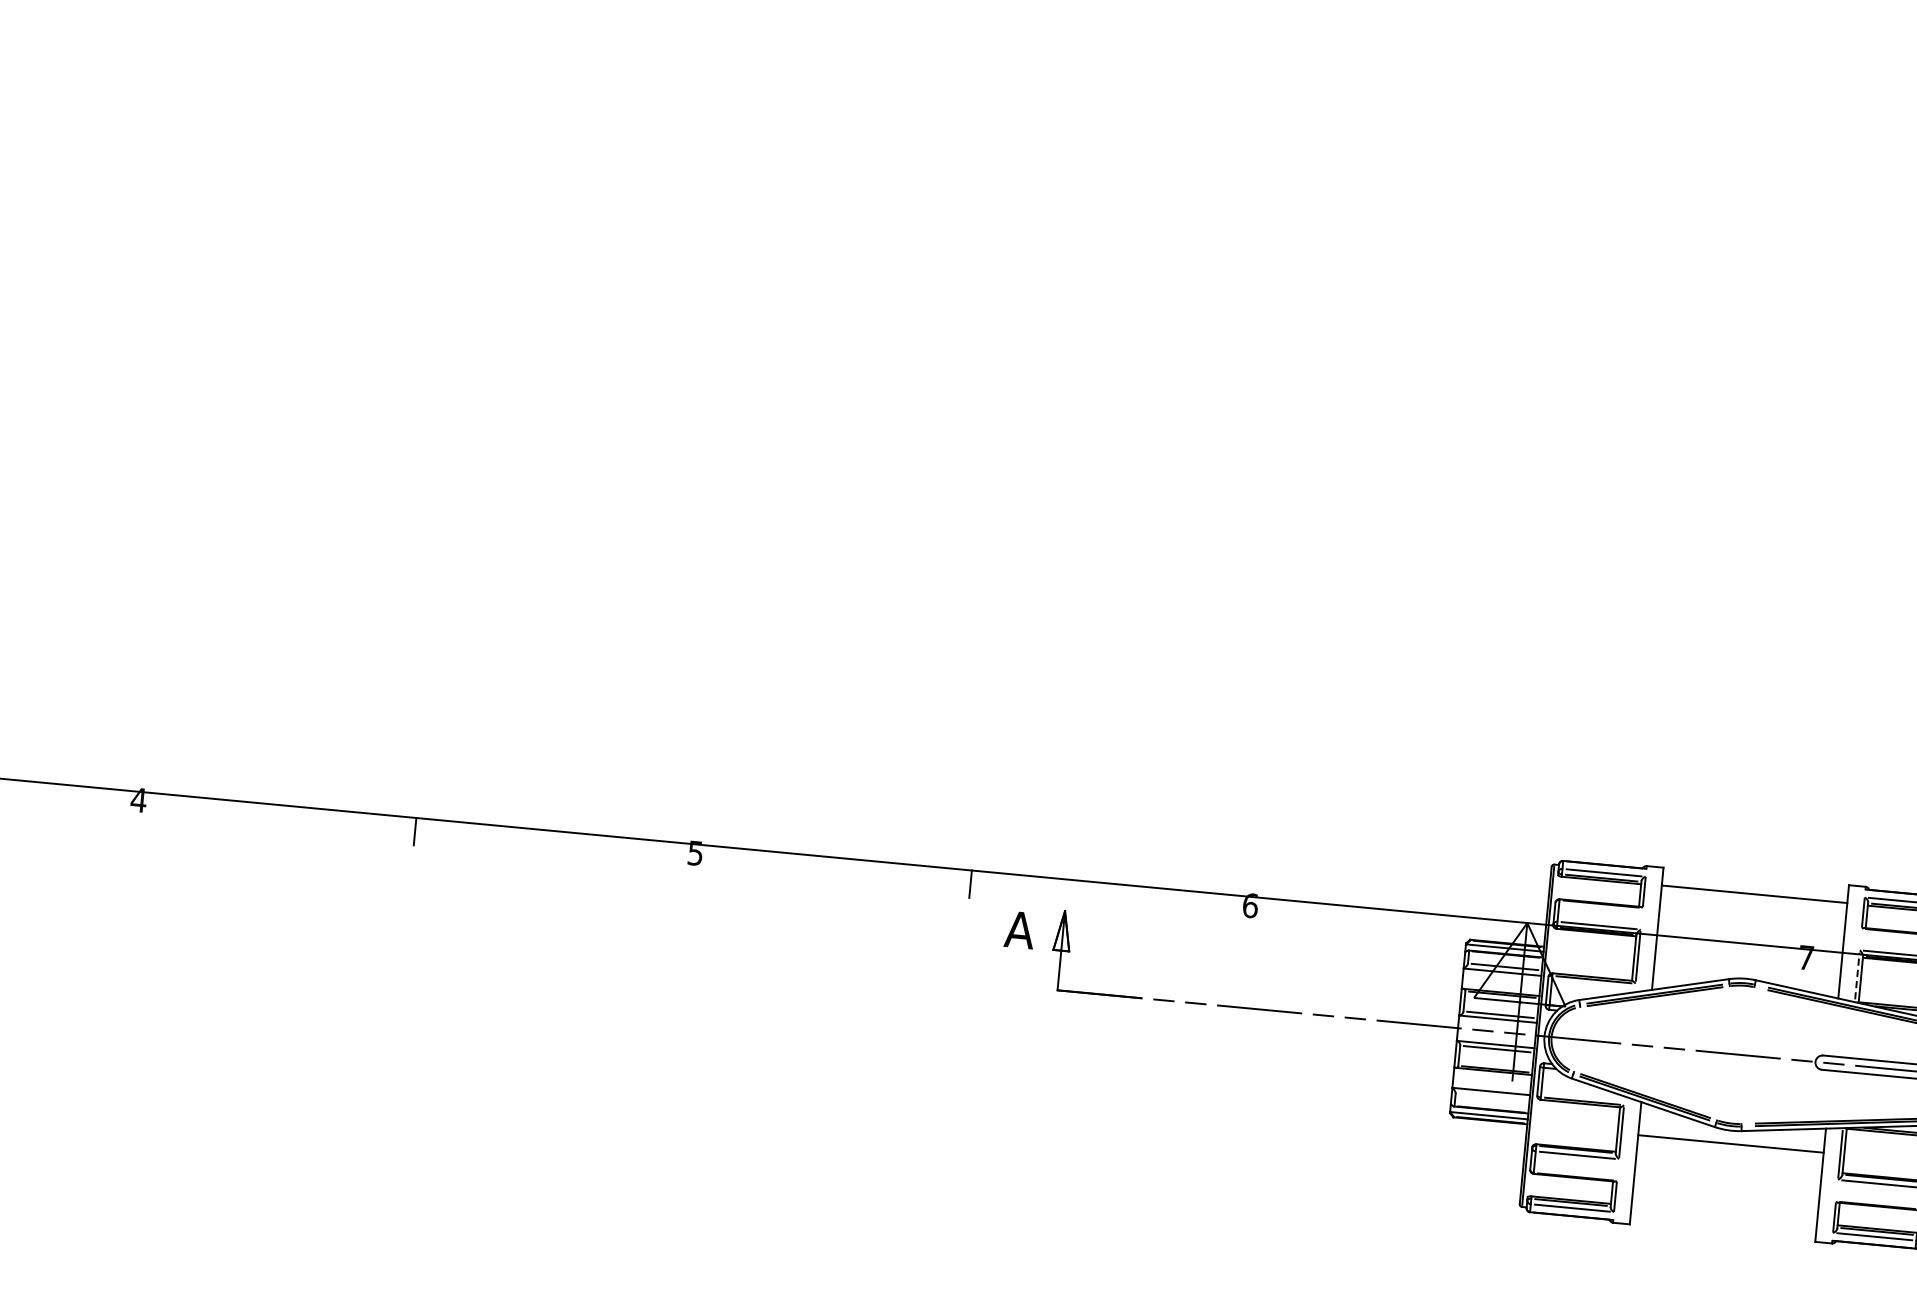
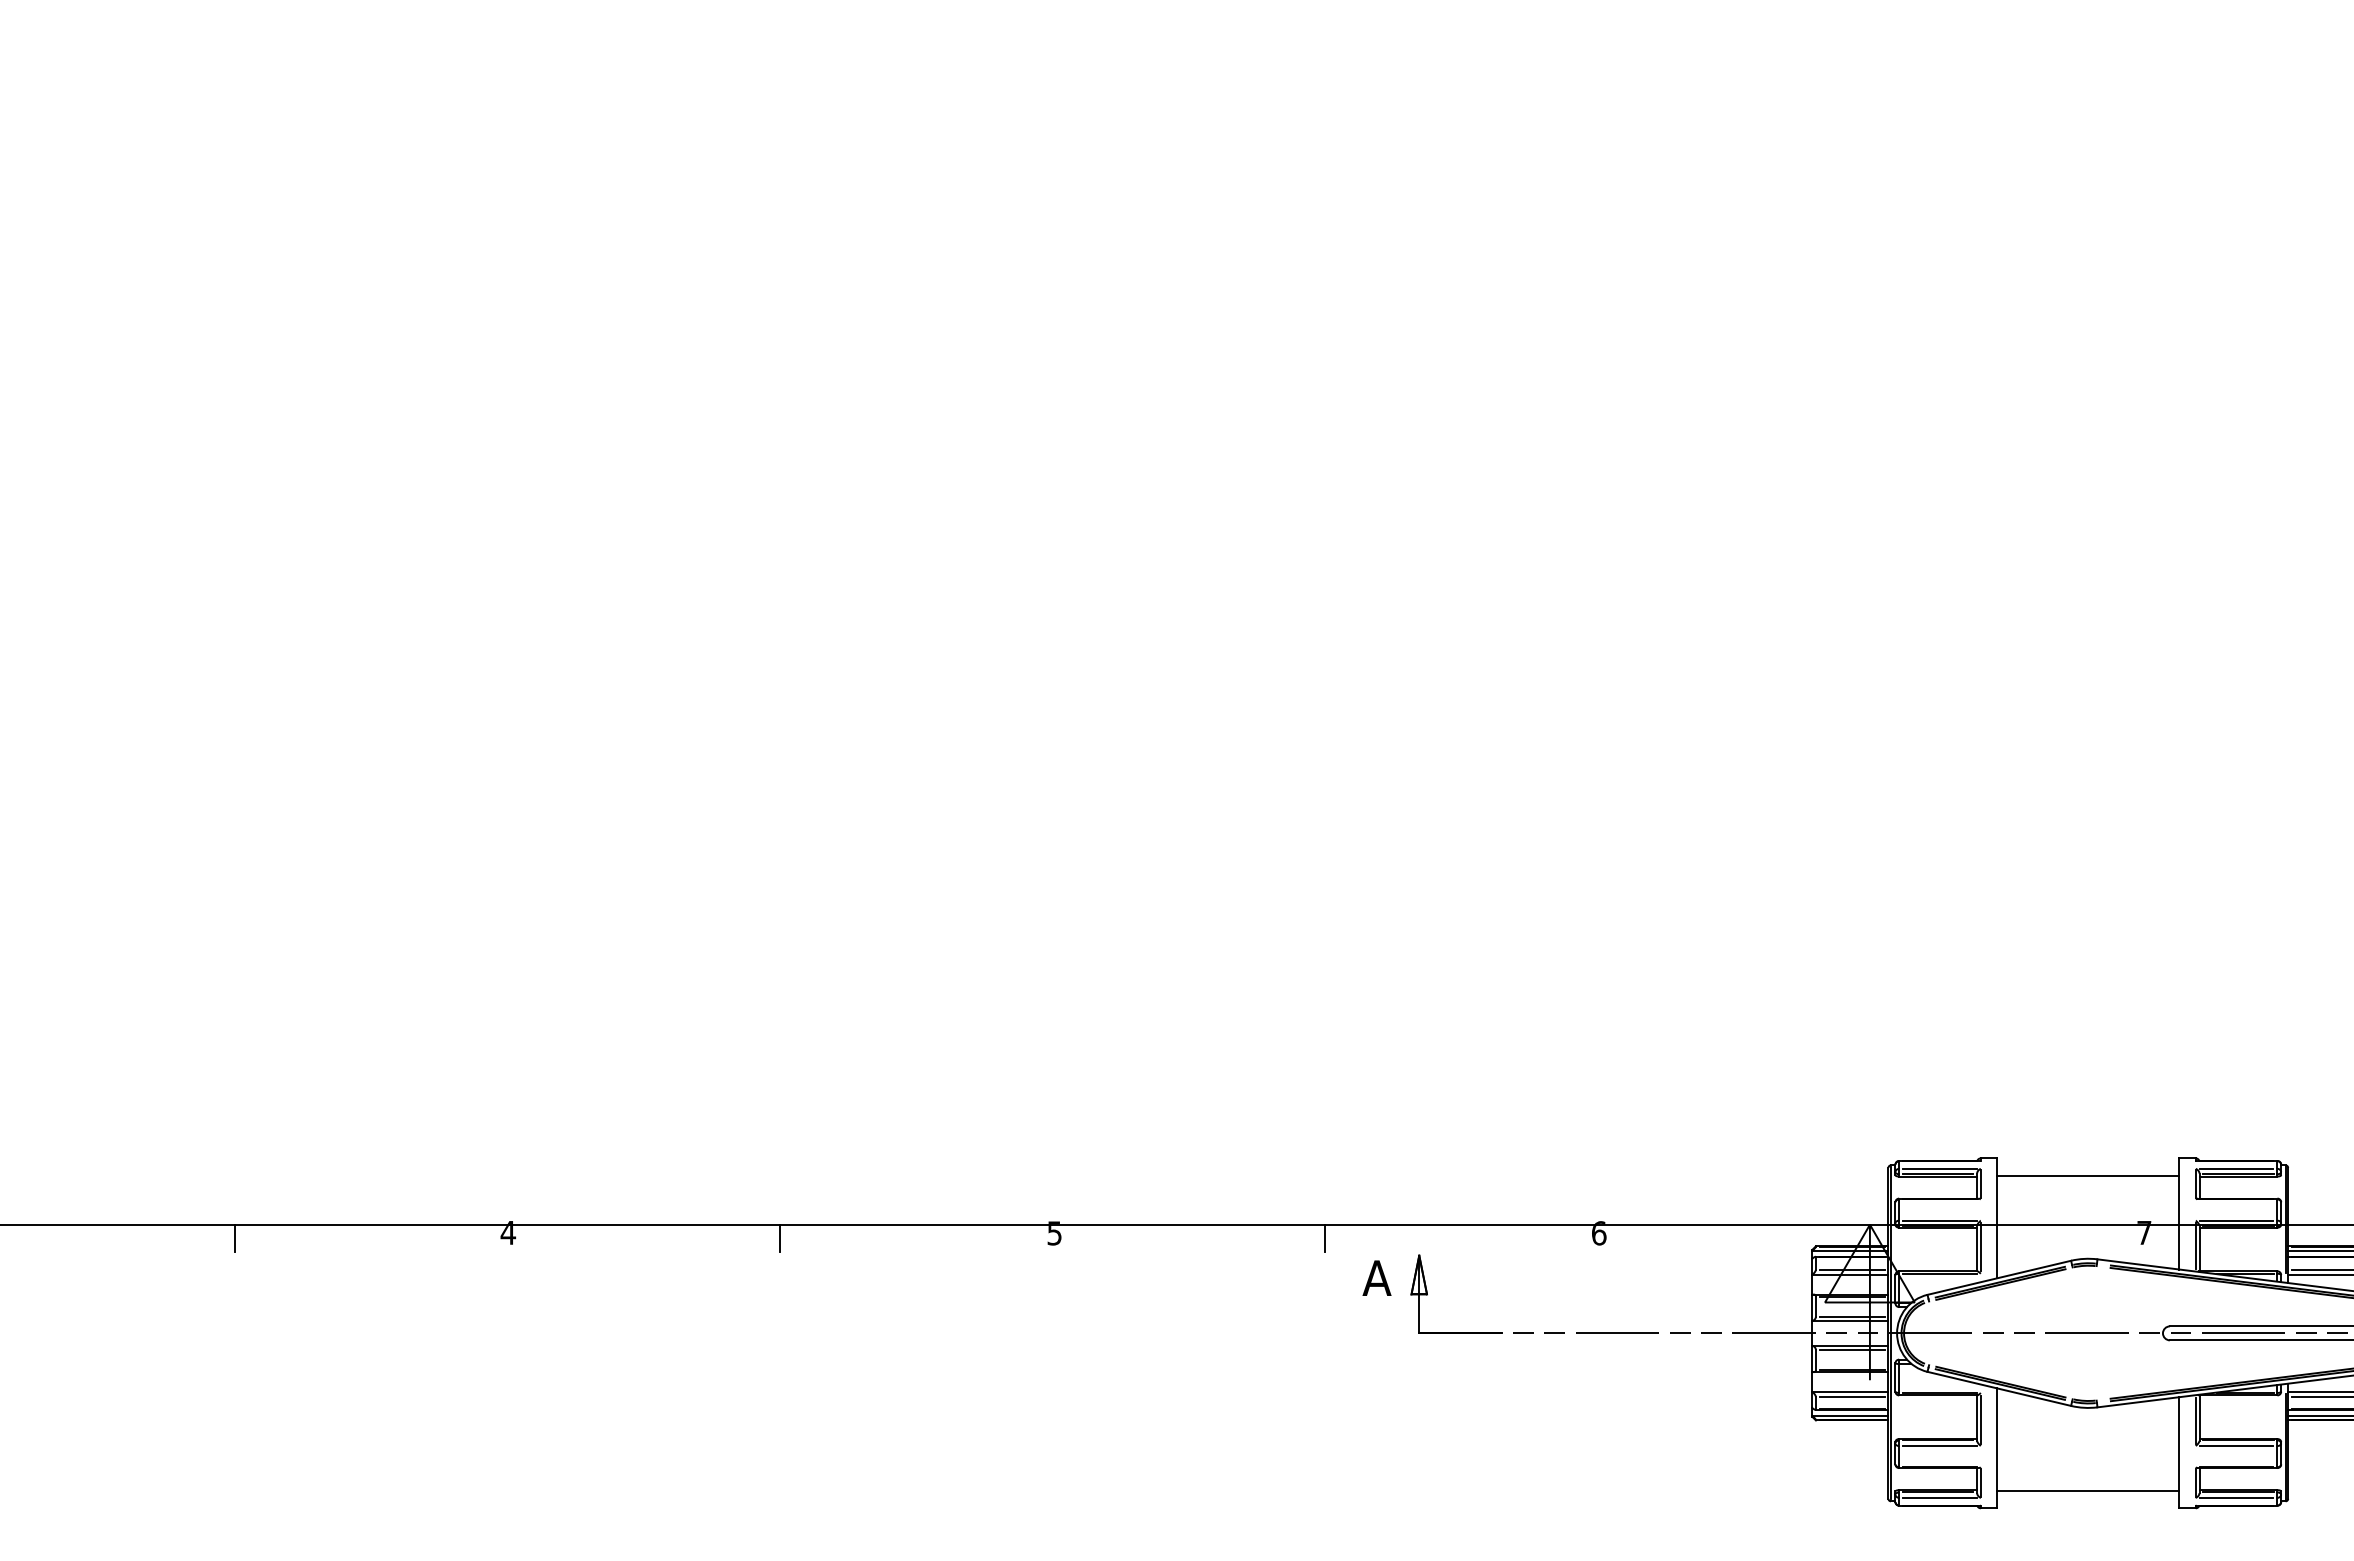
line: (1857, 975) -> (2195, 1245), dashed -> solid
line: (1491, 1097) -> (1851, 1397), added
line: (1731, 1143) -> (2088, 1490), moved

